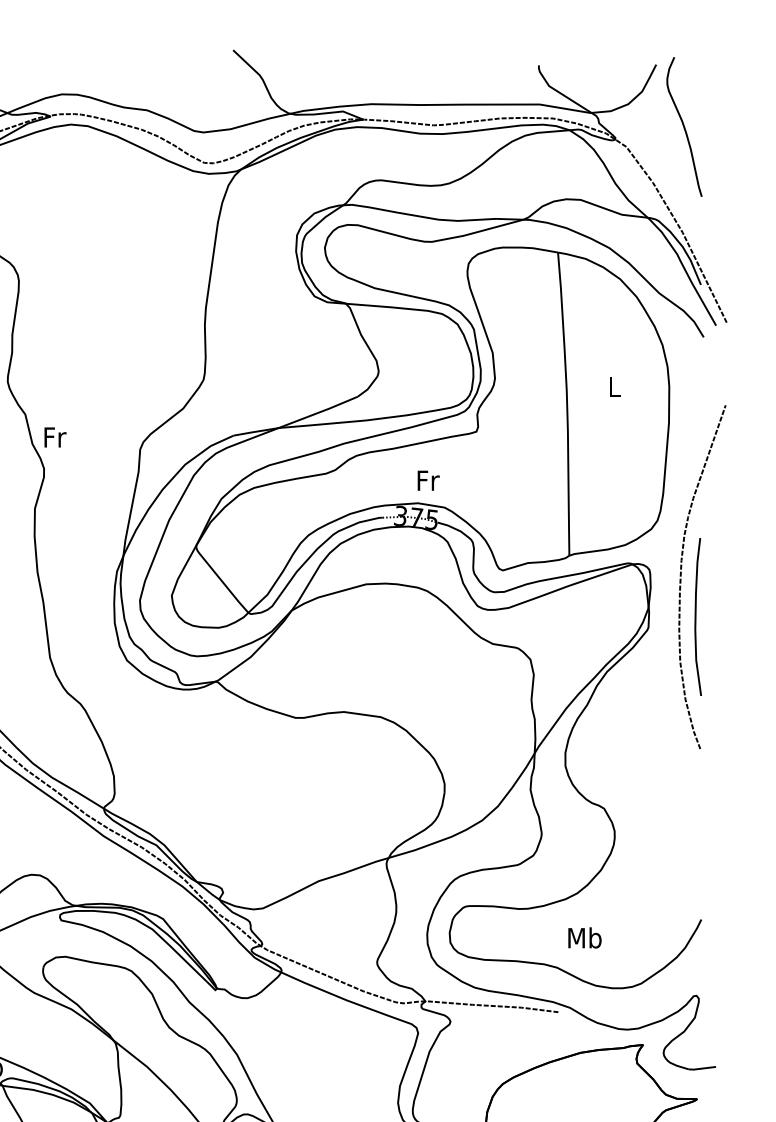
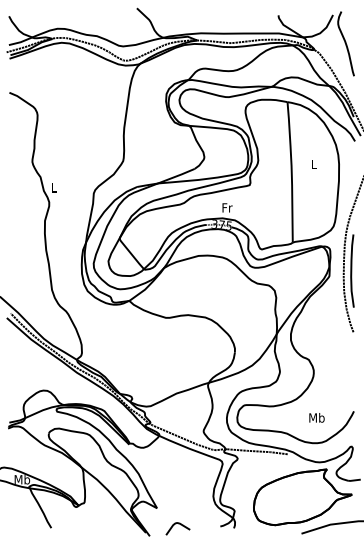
text: (55, 436) -> (54, 187), Fr -> L
text: (583, 937) -> (316, 417), moved

